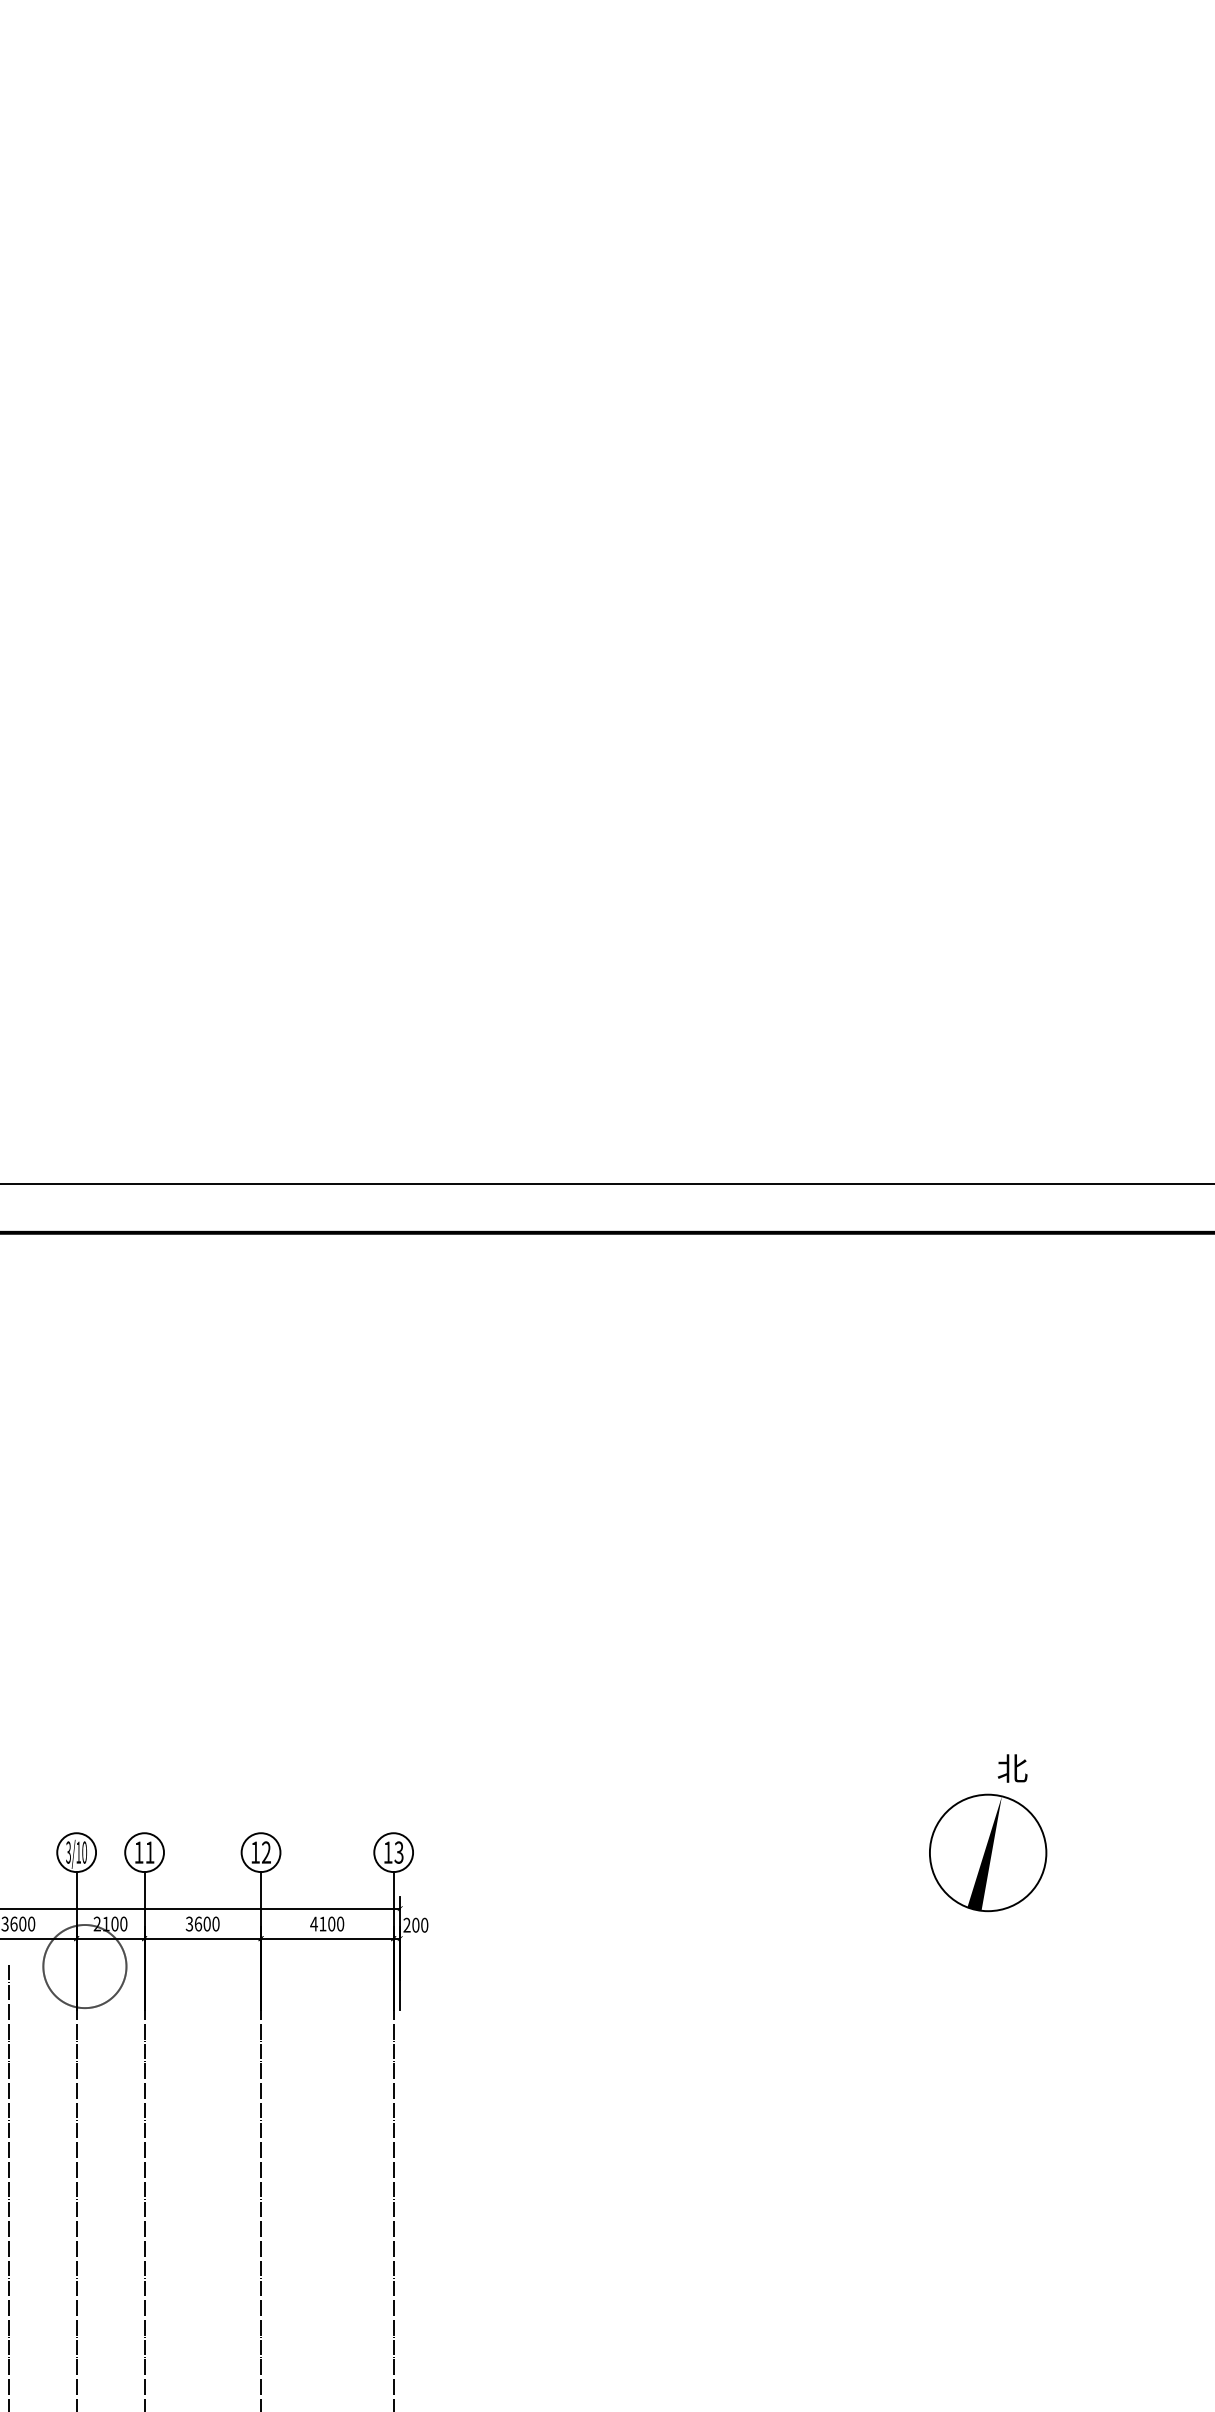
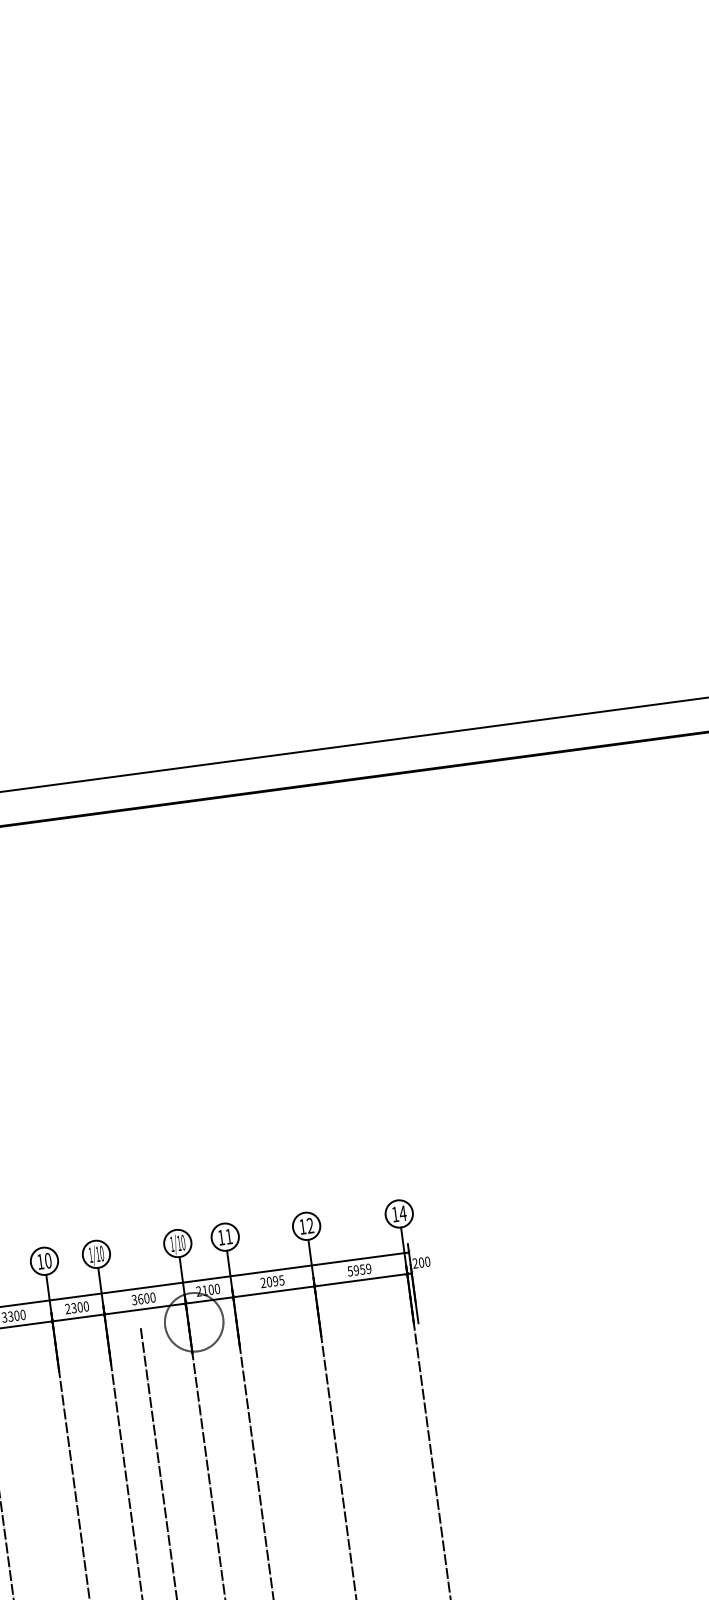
text: (68, 1852) -> (172, 1244), 3/10 -> 1/10
text: (398, 1852) -> (402, 1213), 13 -> 14
text: (202, 1923) -> (272, 1281), 3600 -> 2095
text: (327, 1923) -> (359, 1269), 4100 -> 5959

